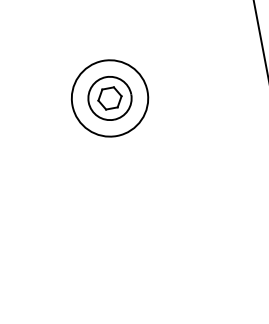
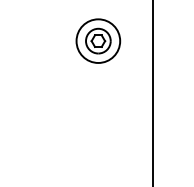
part: (110, 97) -> (98, 40), moved

